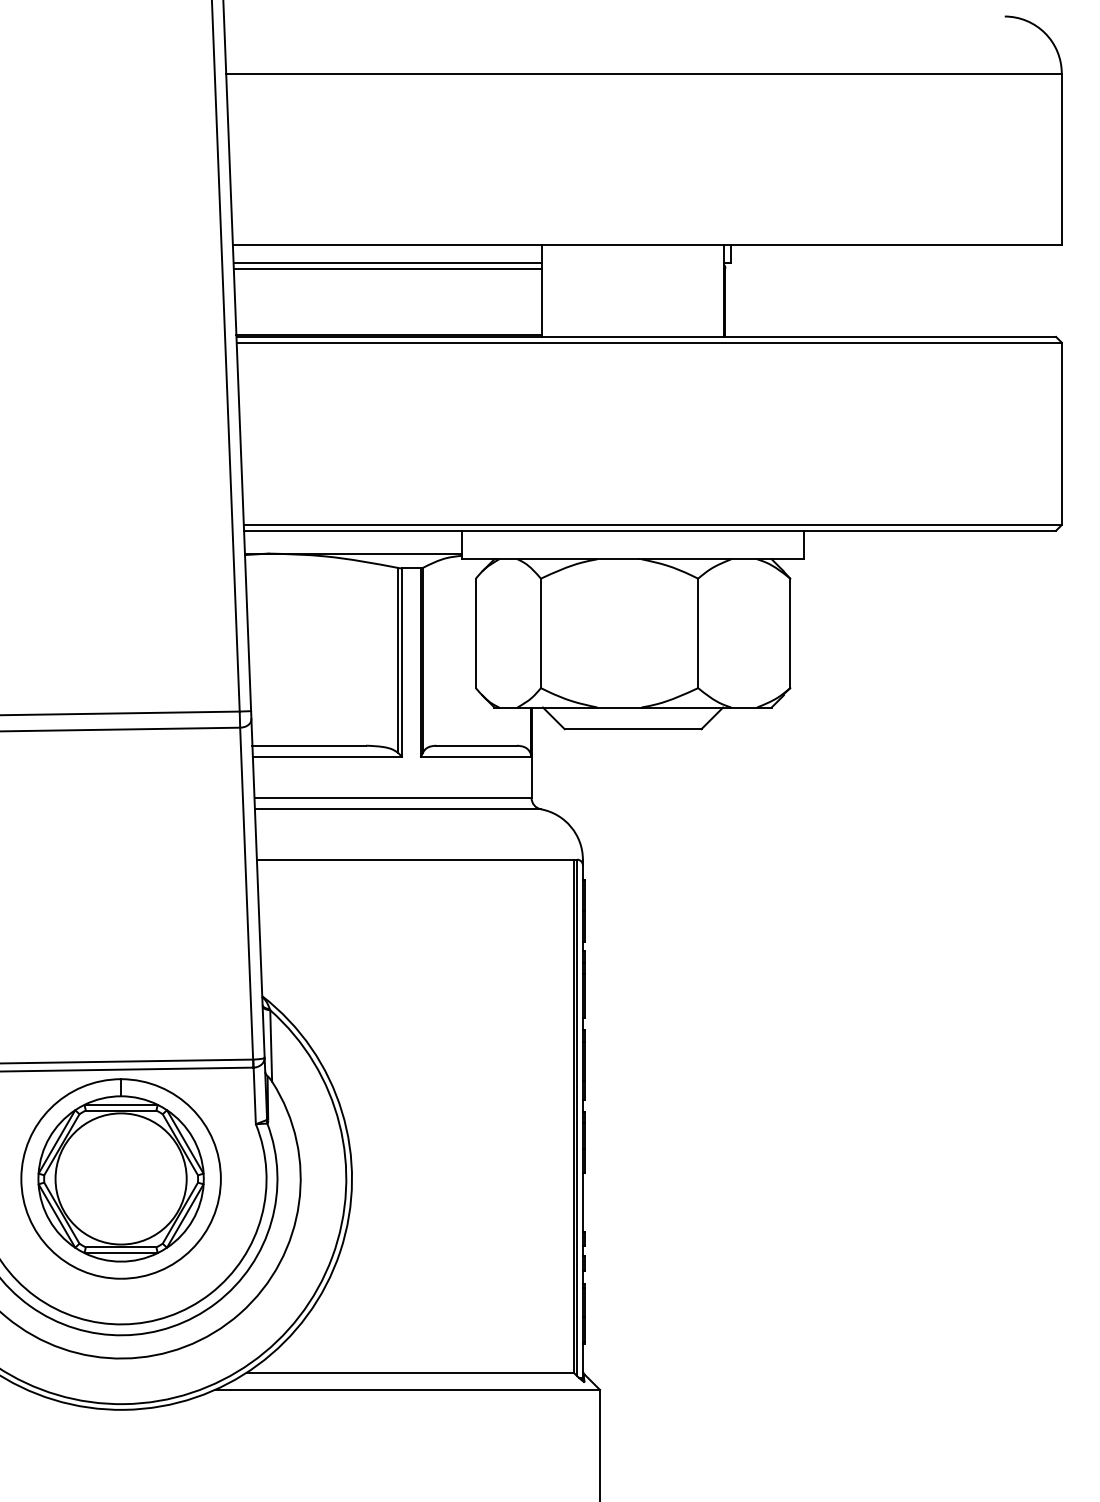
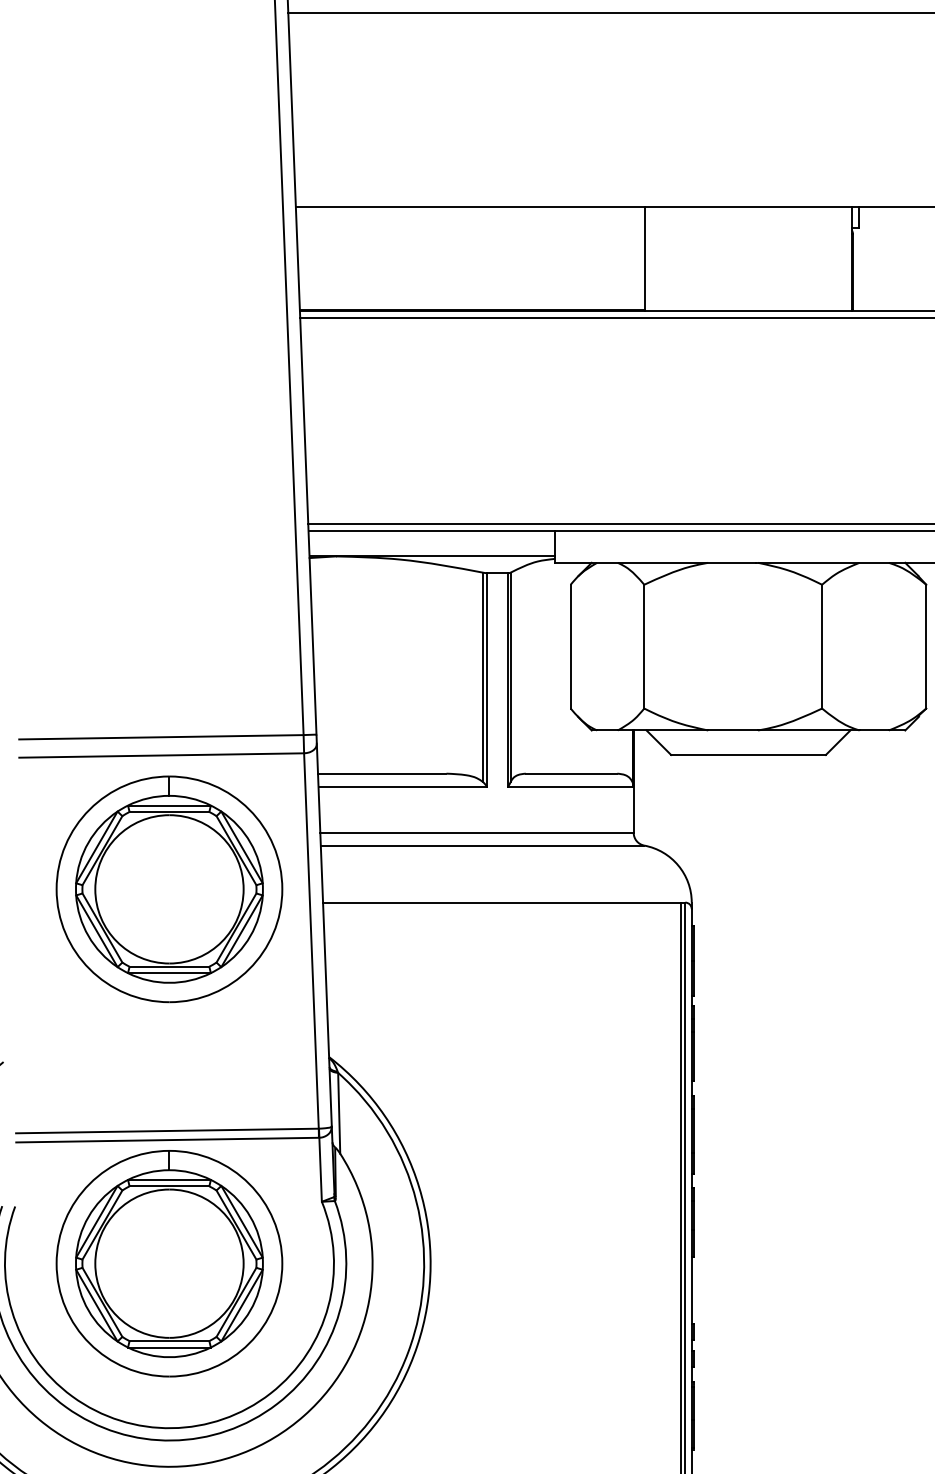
line: (387, 262) -> (470, 227), removed
line: (387, 268) -> (470, 233), removed
part: (120, 847) -> (168, 888), added

